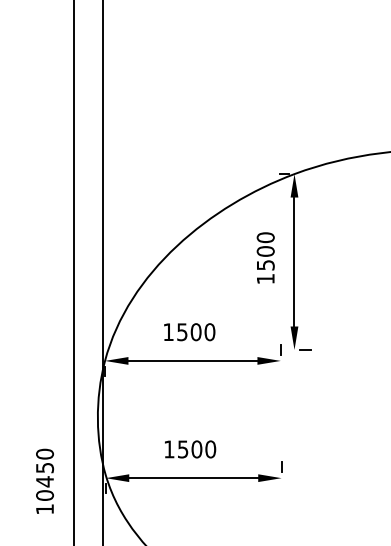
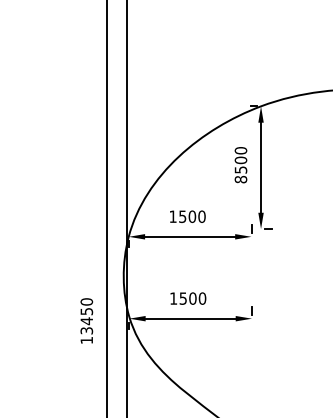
text: (265, 278) -> (240, 179), 1500 -> 8500
text: (44, 495) -> (86, 330), 10450 -> 13450

